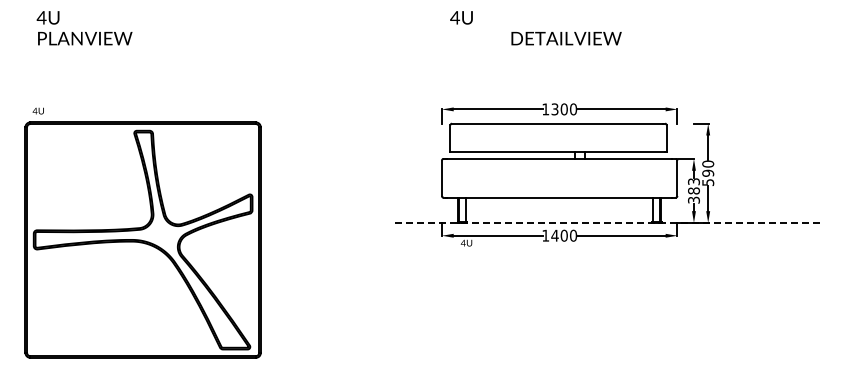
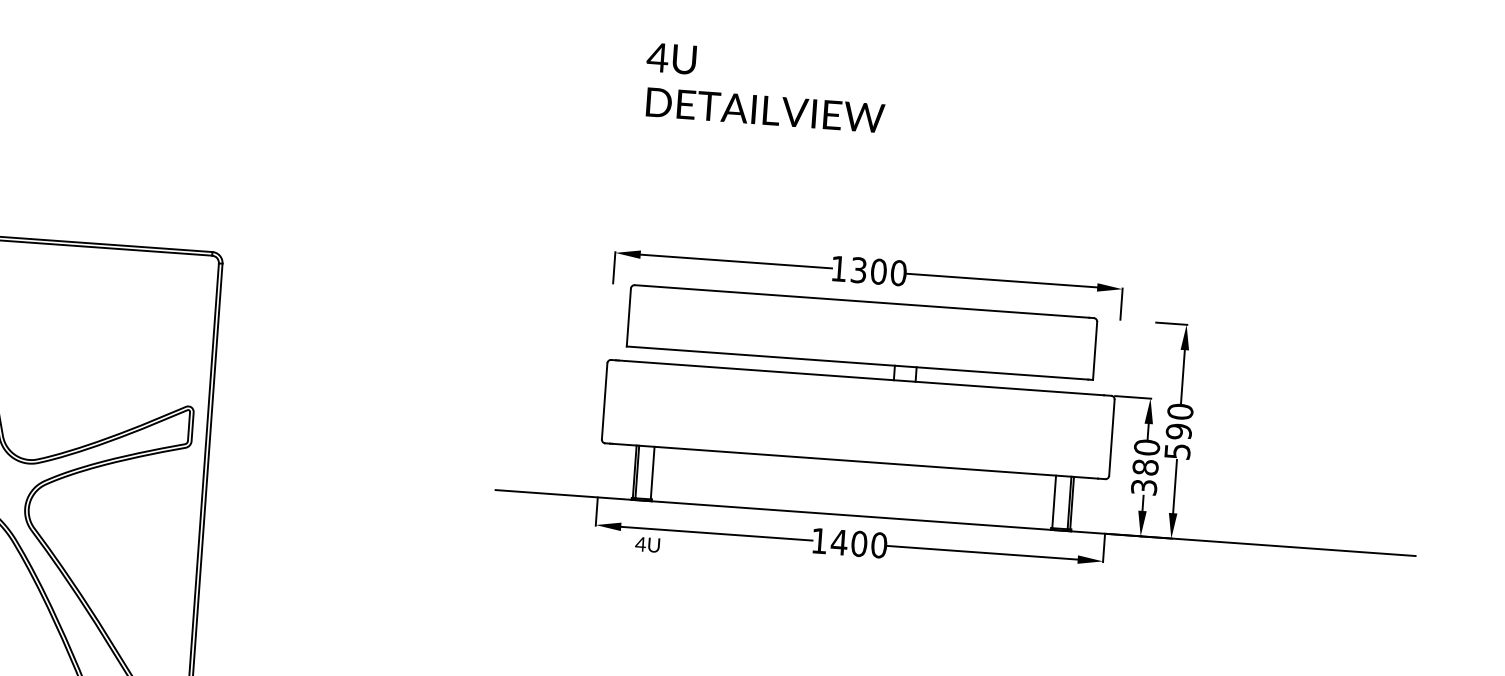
text: (566, 38) -> (765, 110), moved
text: (693, 181) -> (1146, 446), 383 -> 380
line: (608, 222) -> (956, 522), dashed -> solid

